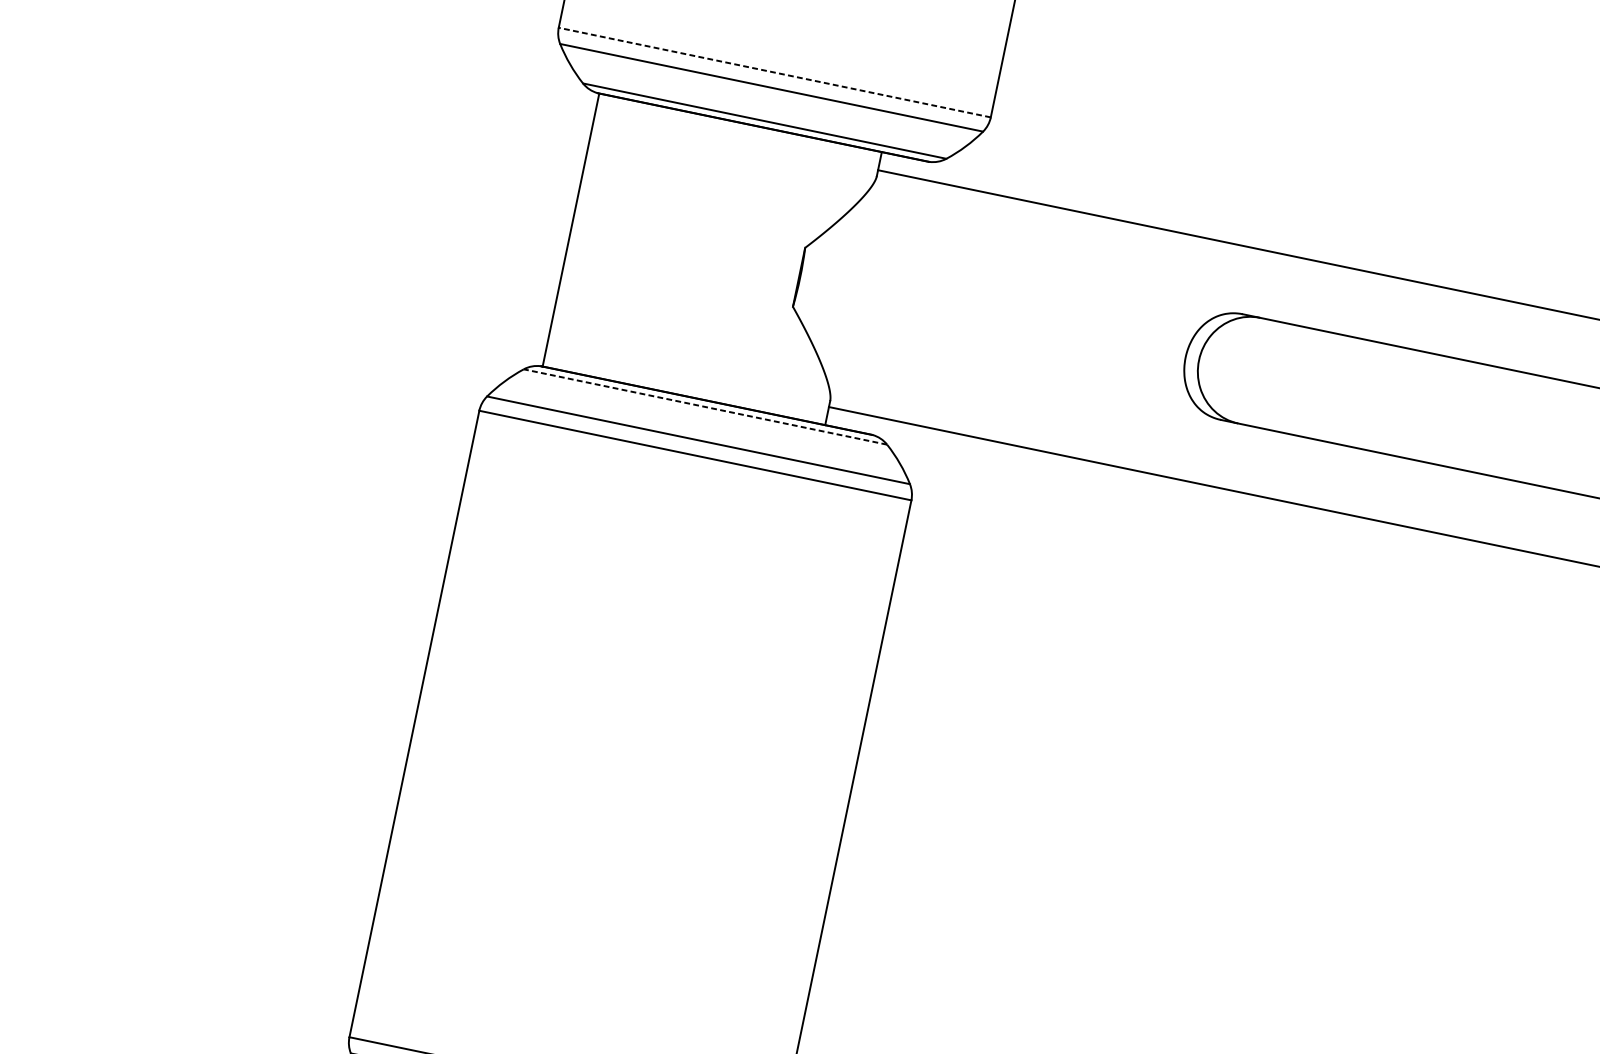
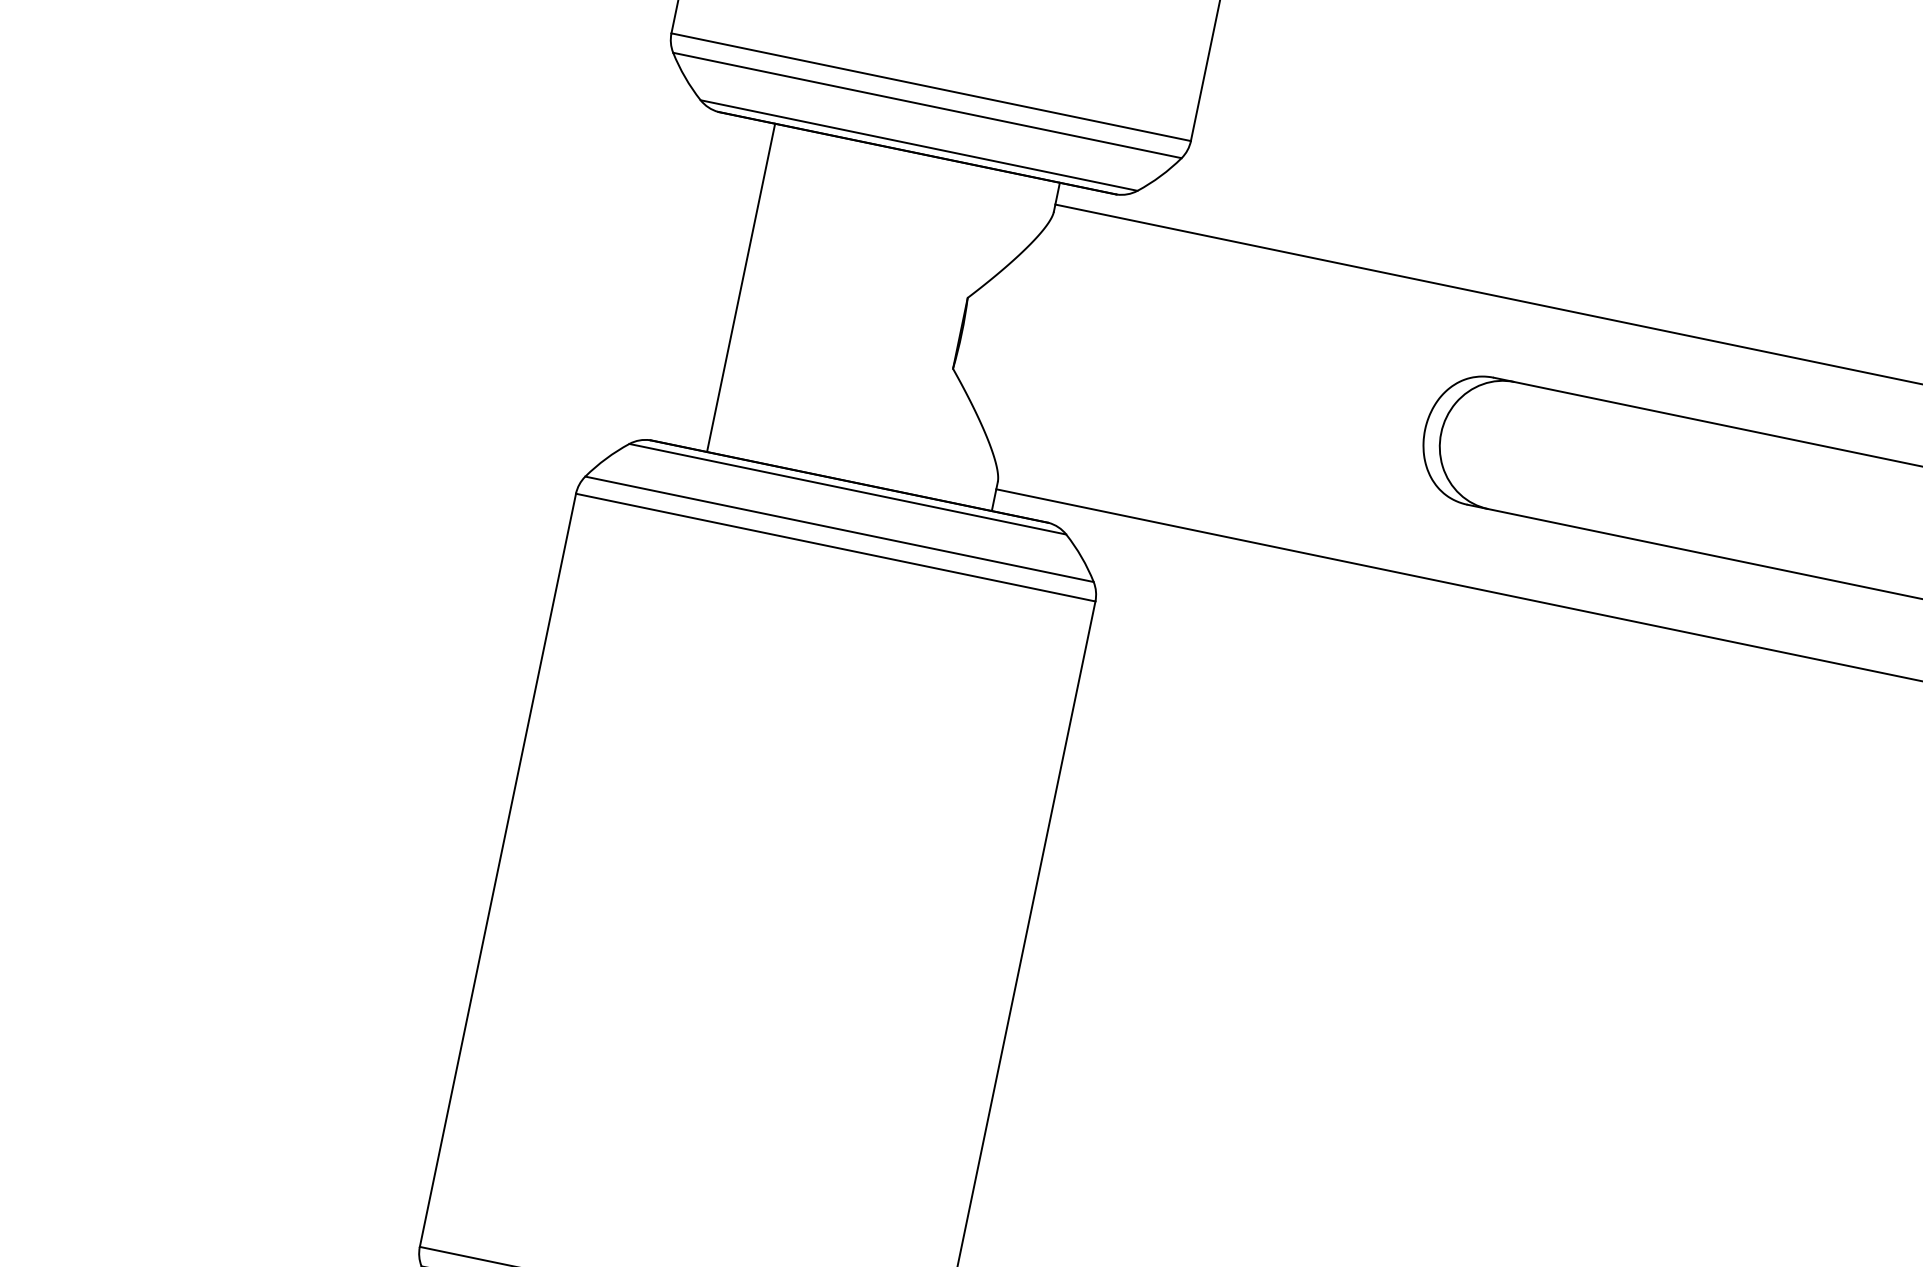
line: (774, 72) -> (930, 87), dashed -> solid
line: (571, 230) -> (741, 287), moved
line: (705, 407) -> (847, 489), dashed -> solid

